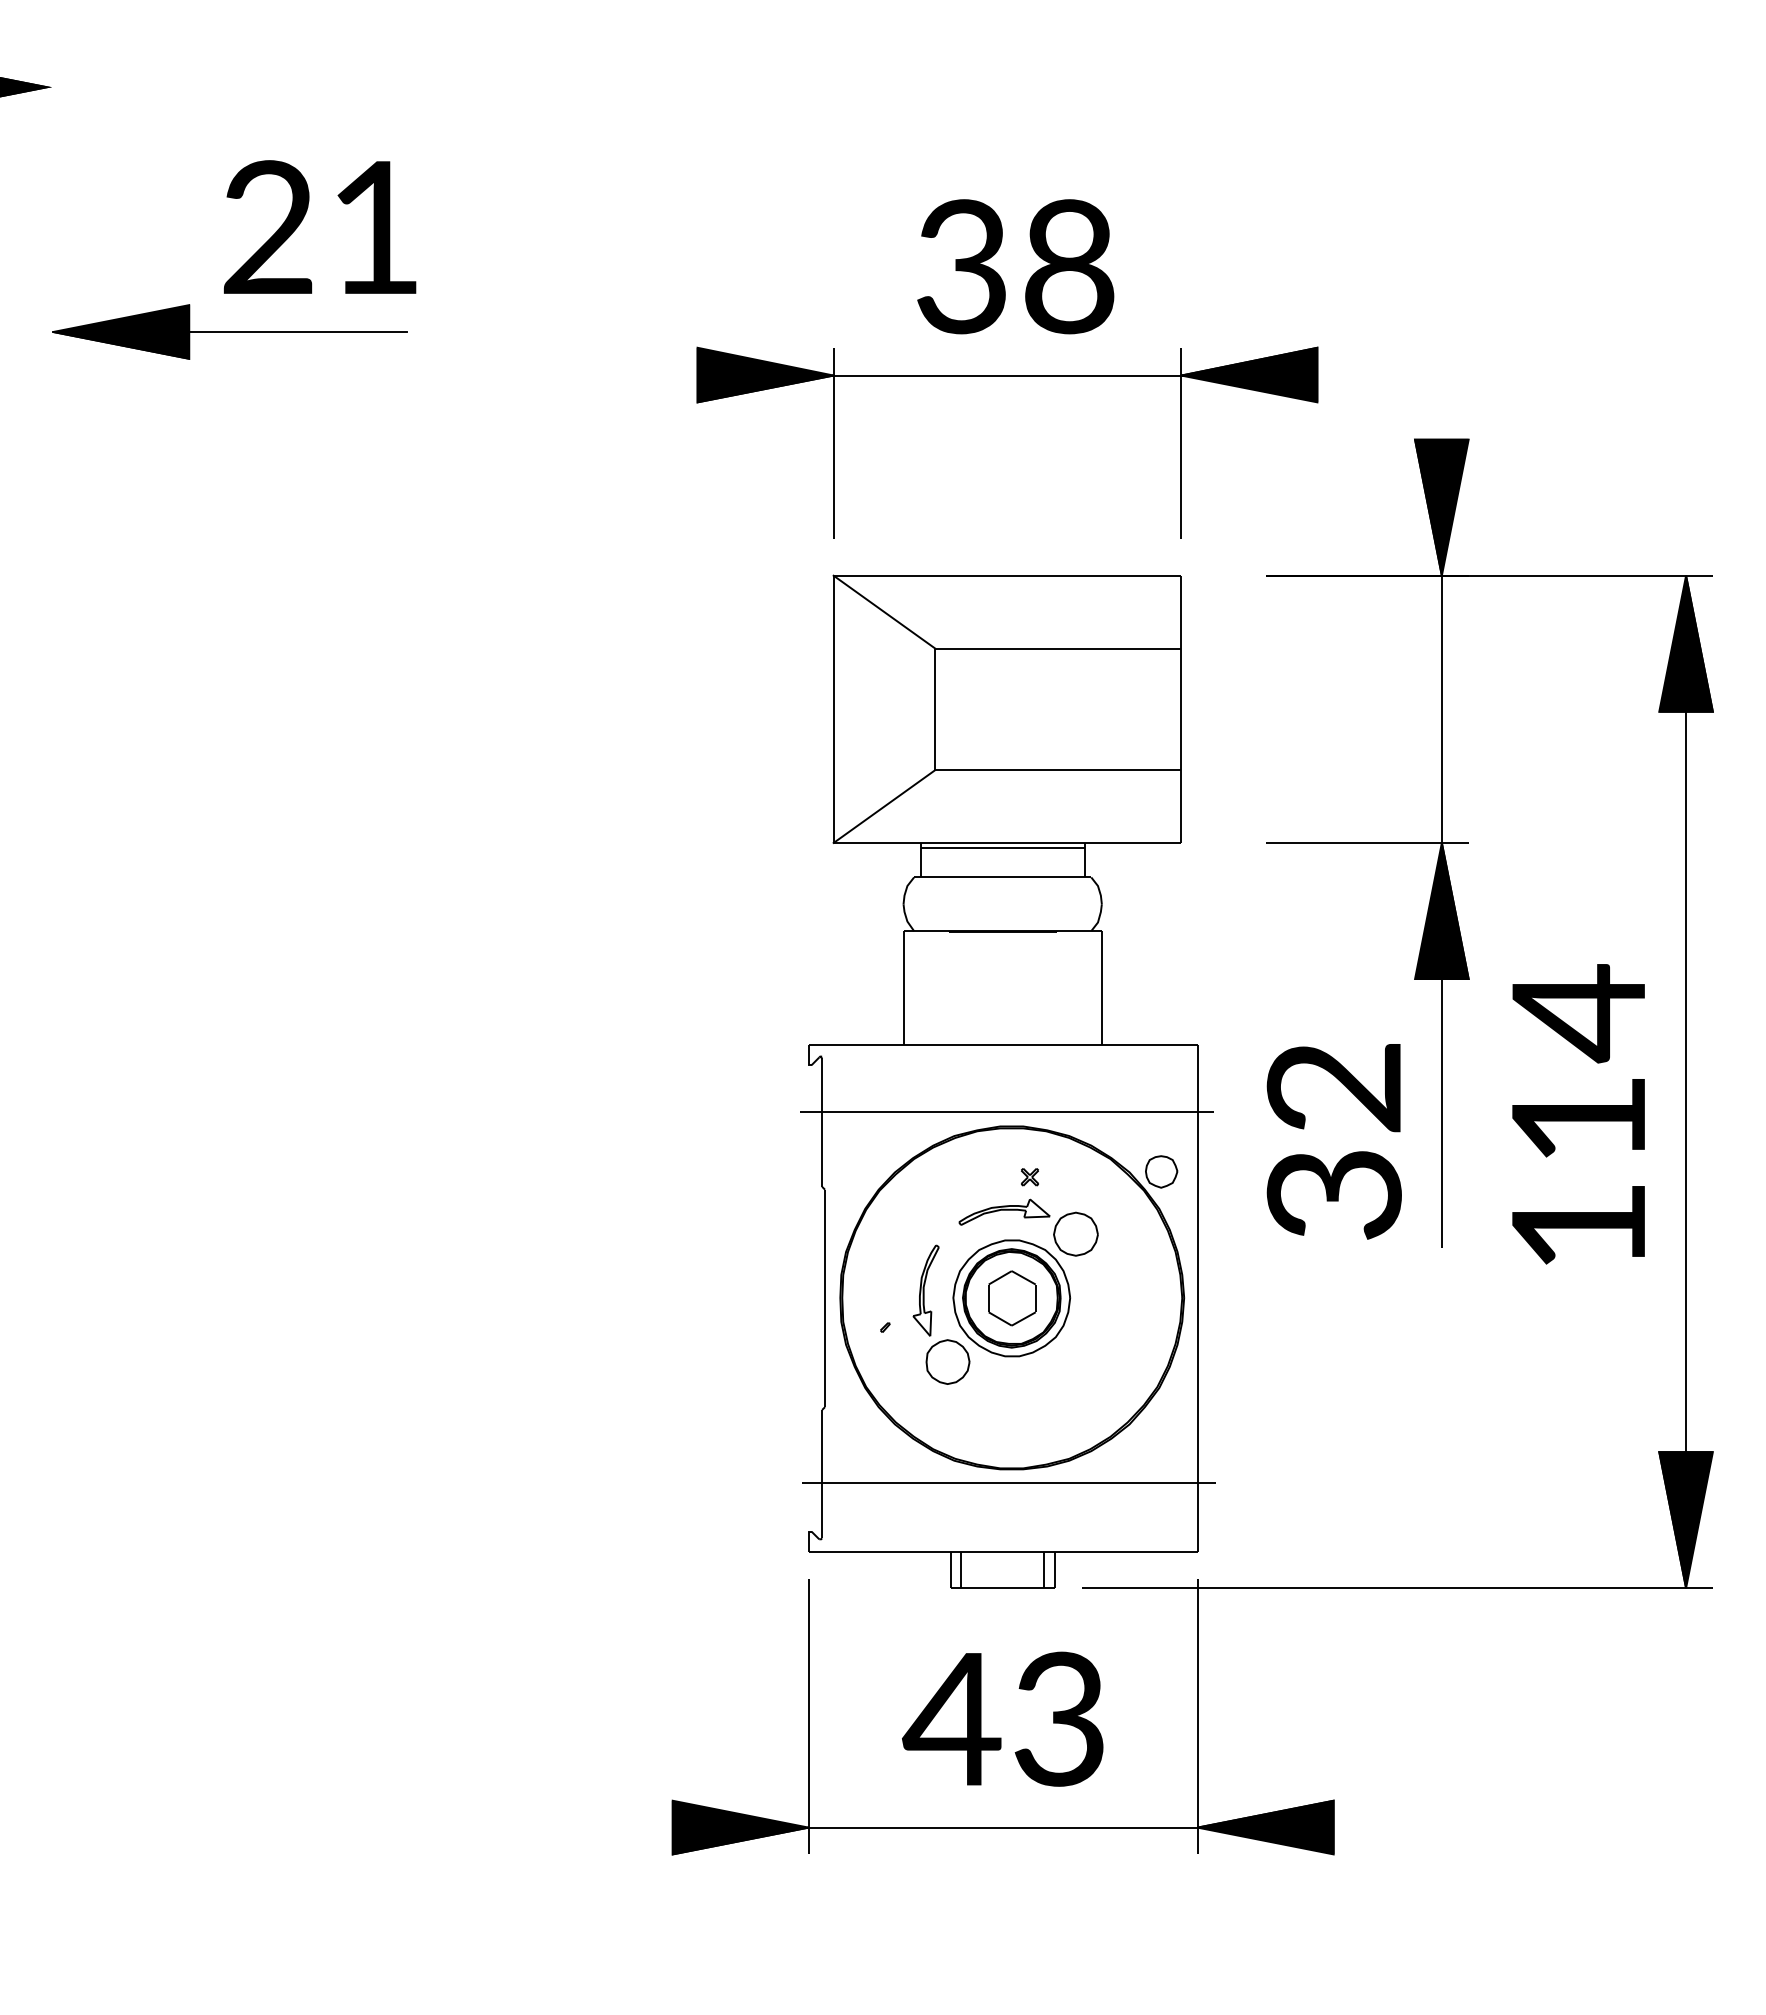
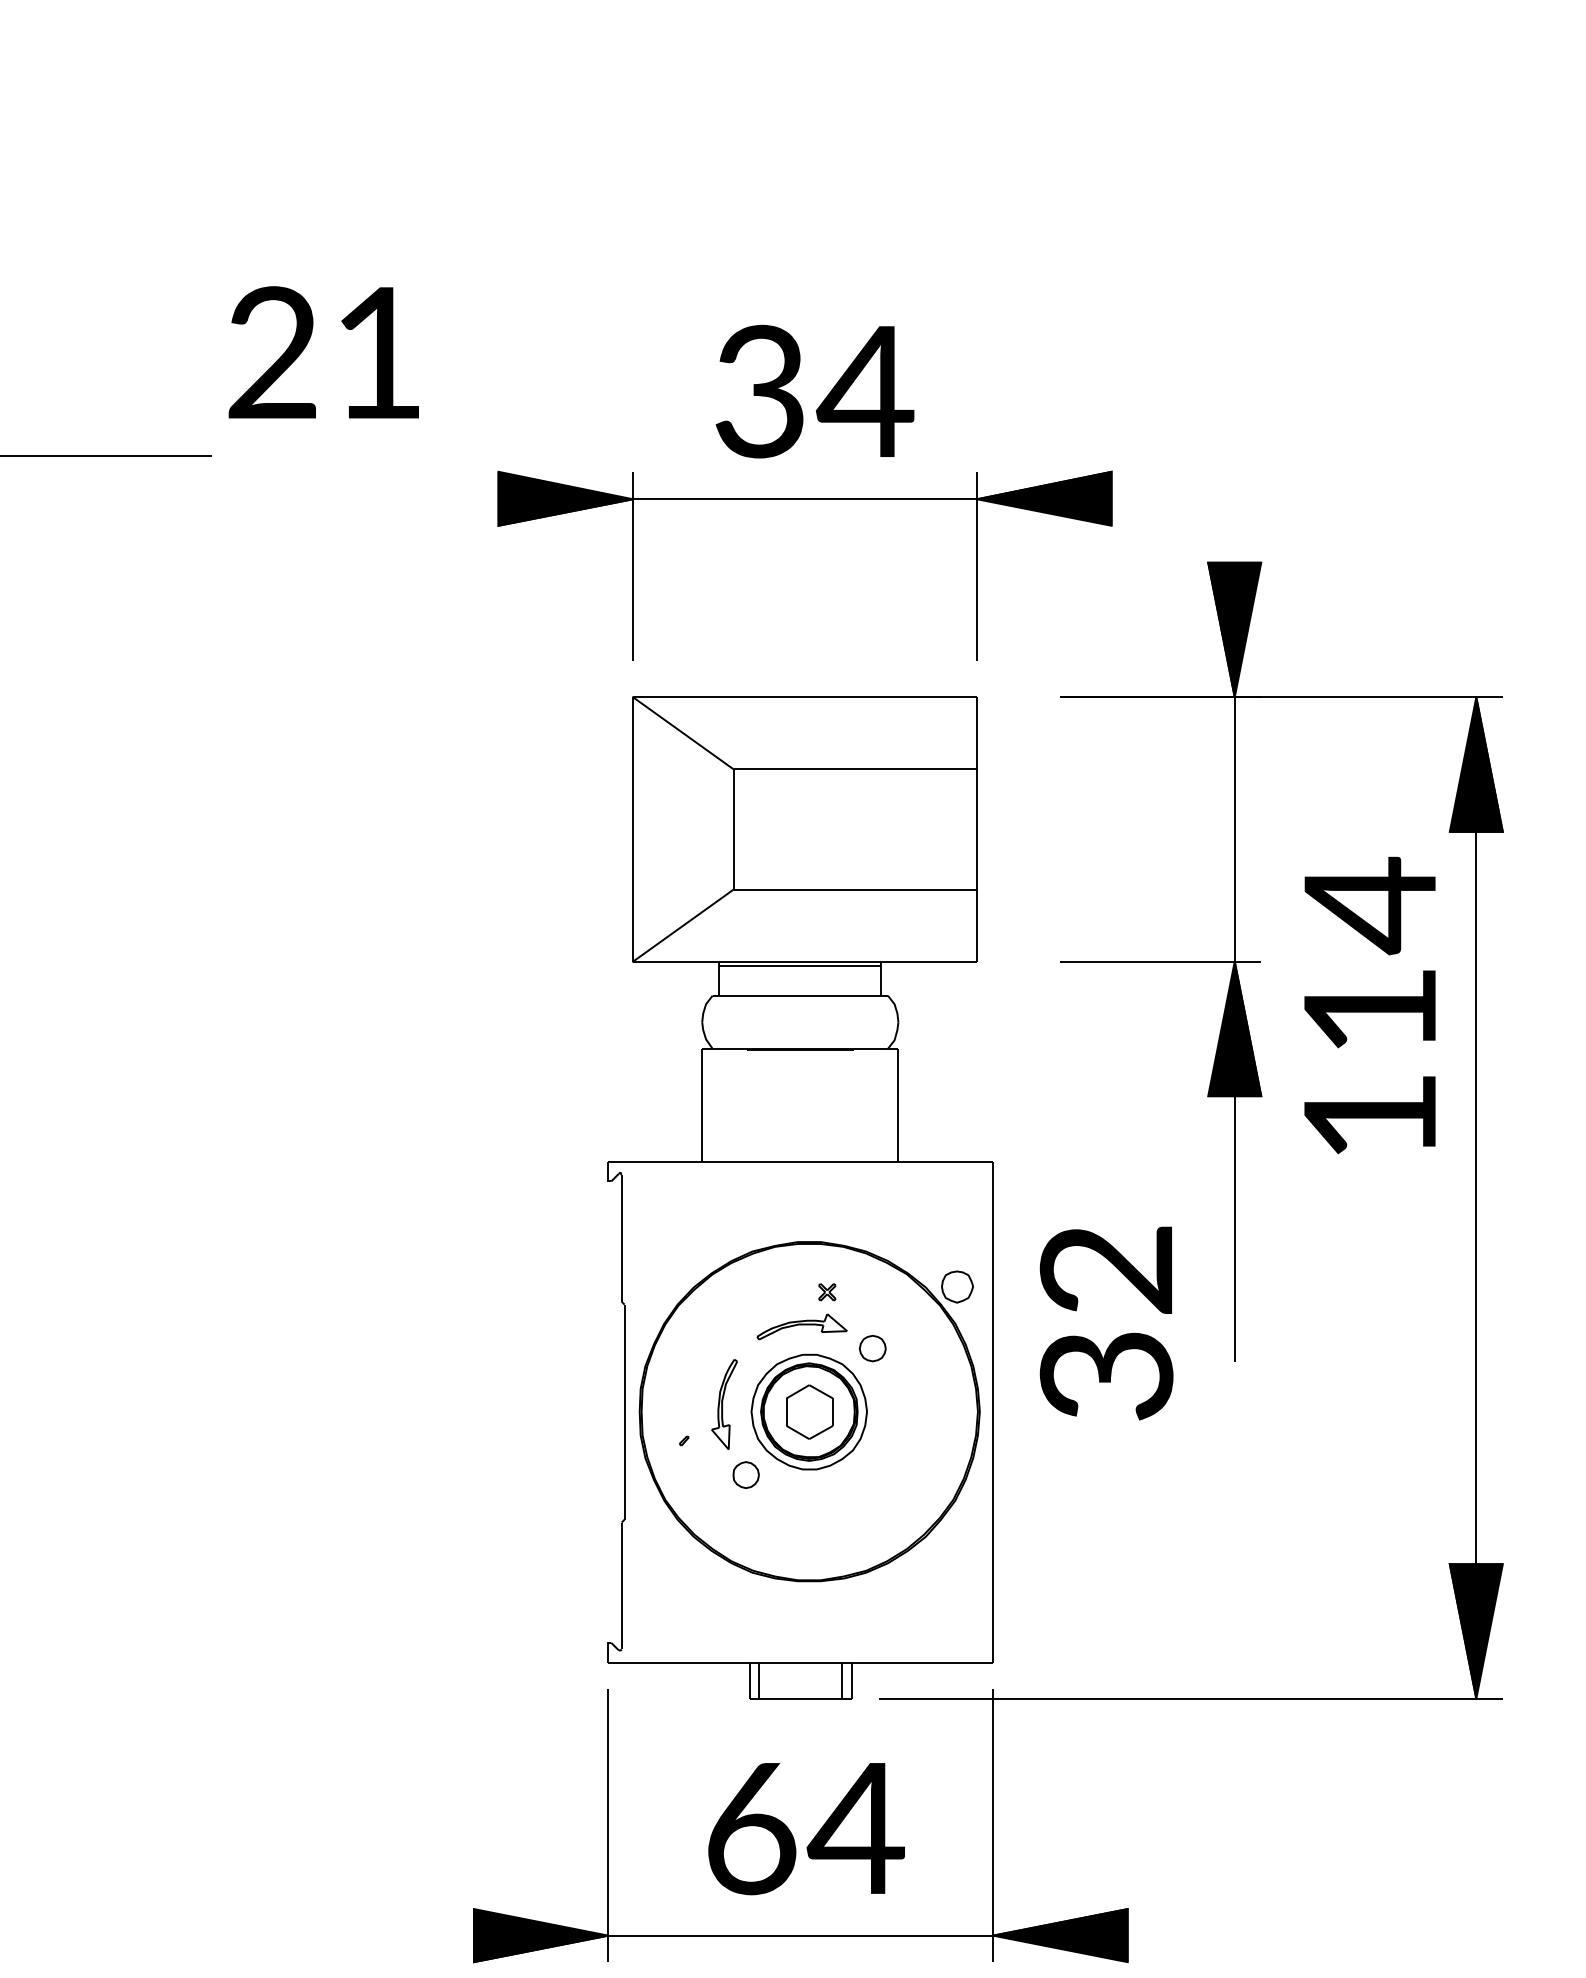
text: (320, 226) -> (324, 351), moved
text: (1067, 266) -> (864, 391), 38 -> 34
line: (1004, 1112) -> (802, 1228), removed
text: (1578, 1114) -> (1369, 1005), moved
text: (1333, 1141) -> (1105, 1323), moved
part: (1075, 1233) -> (872, 1347), size x0.6
part: (947, 1361) -> (745, 1474), size x0.6
line: (1005, 1483) -> (803, 1595), removed
text: (1005, 1718) -> (803, 1827), 43 -> 64

